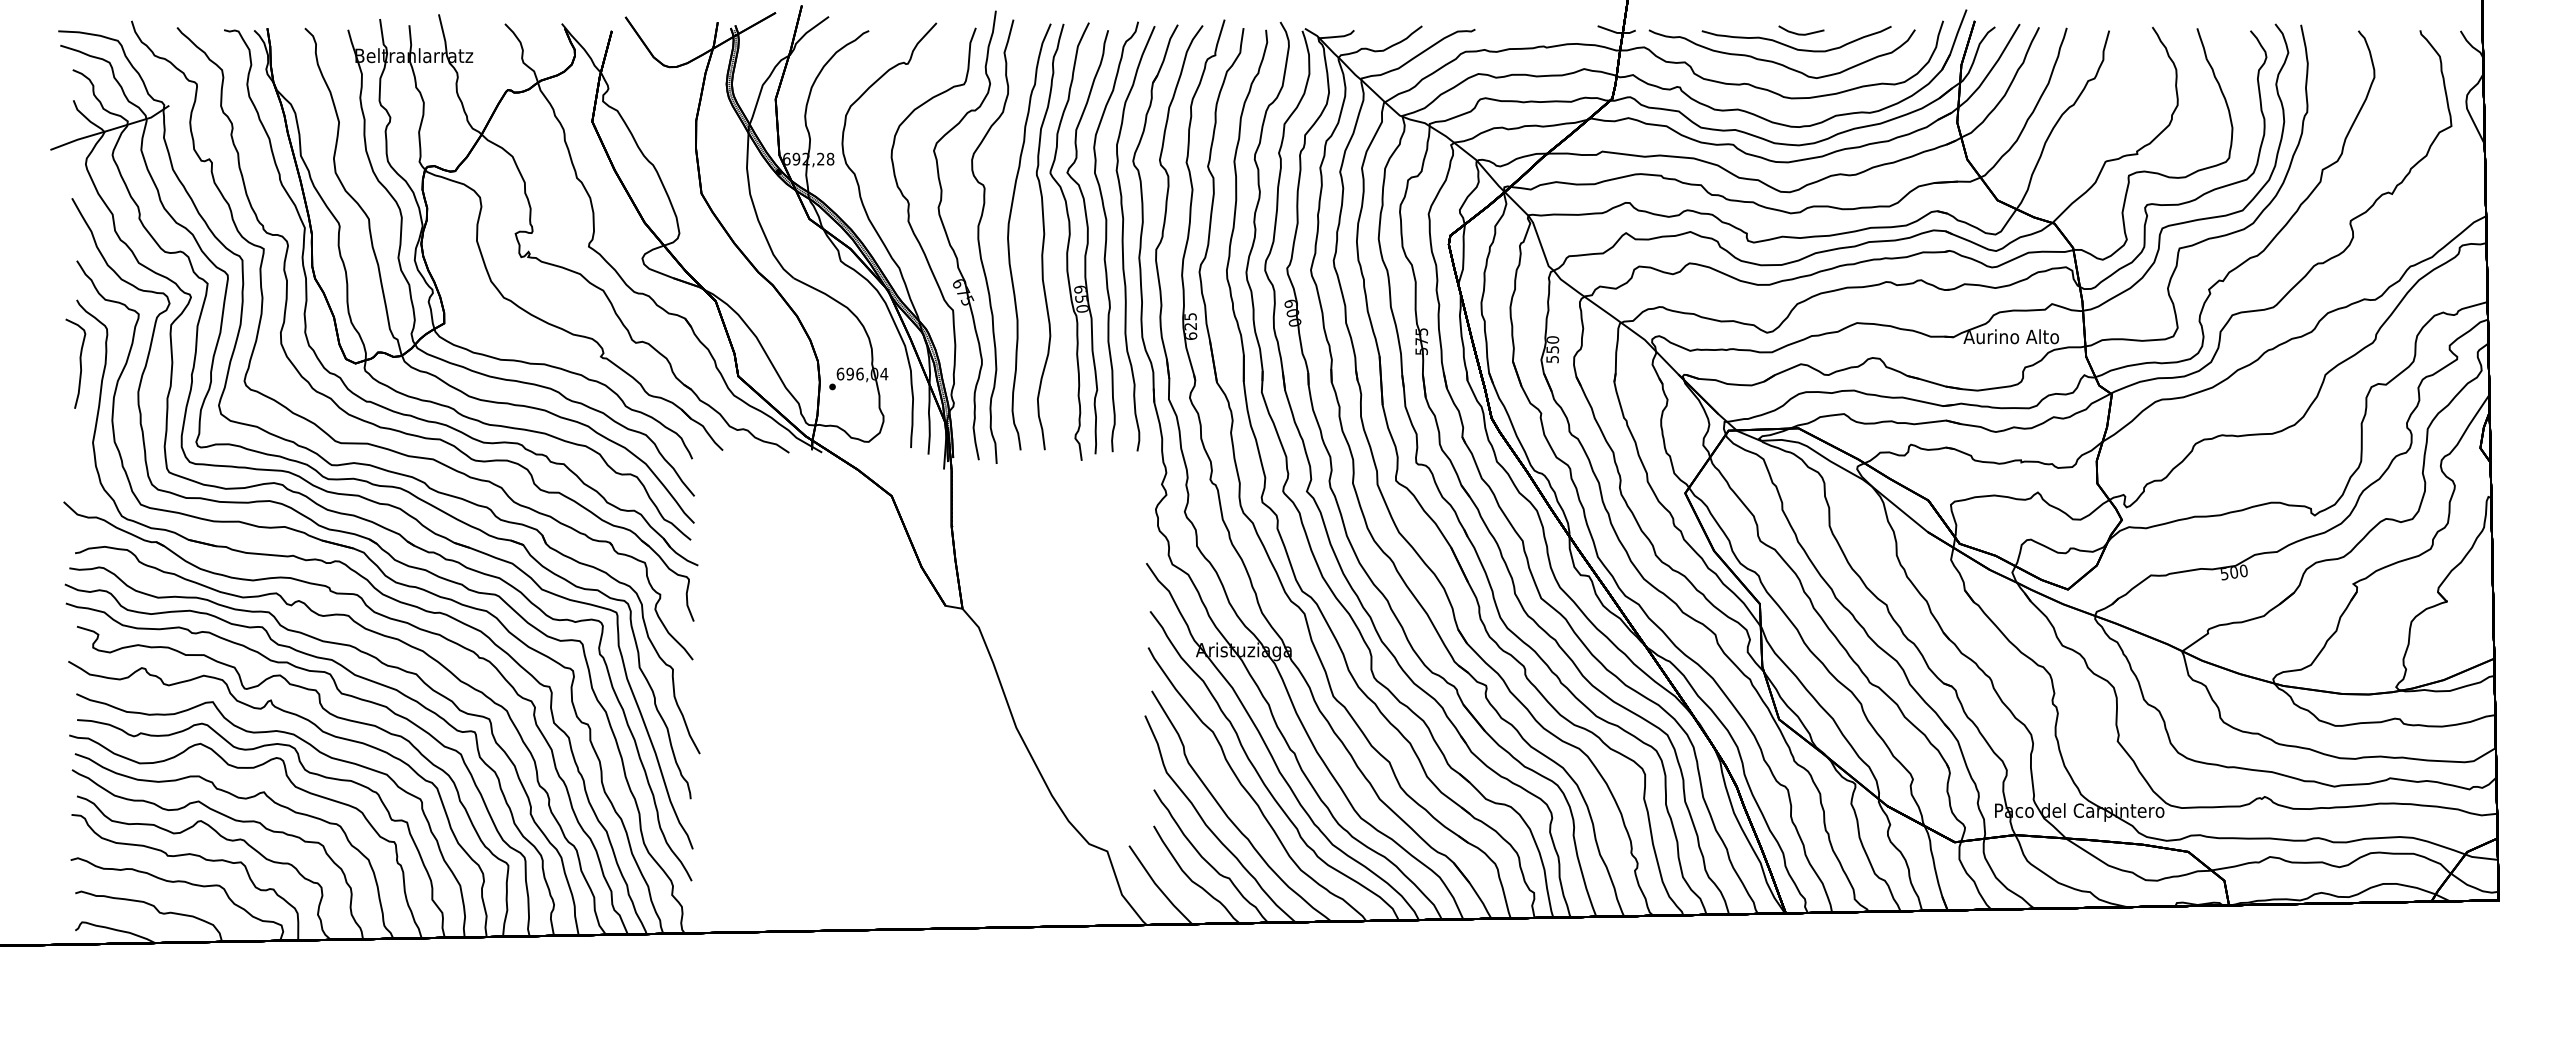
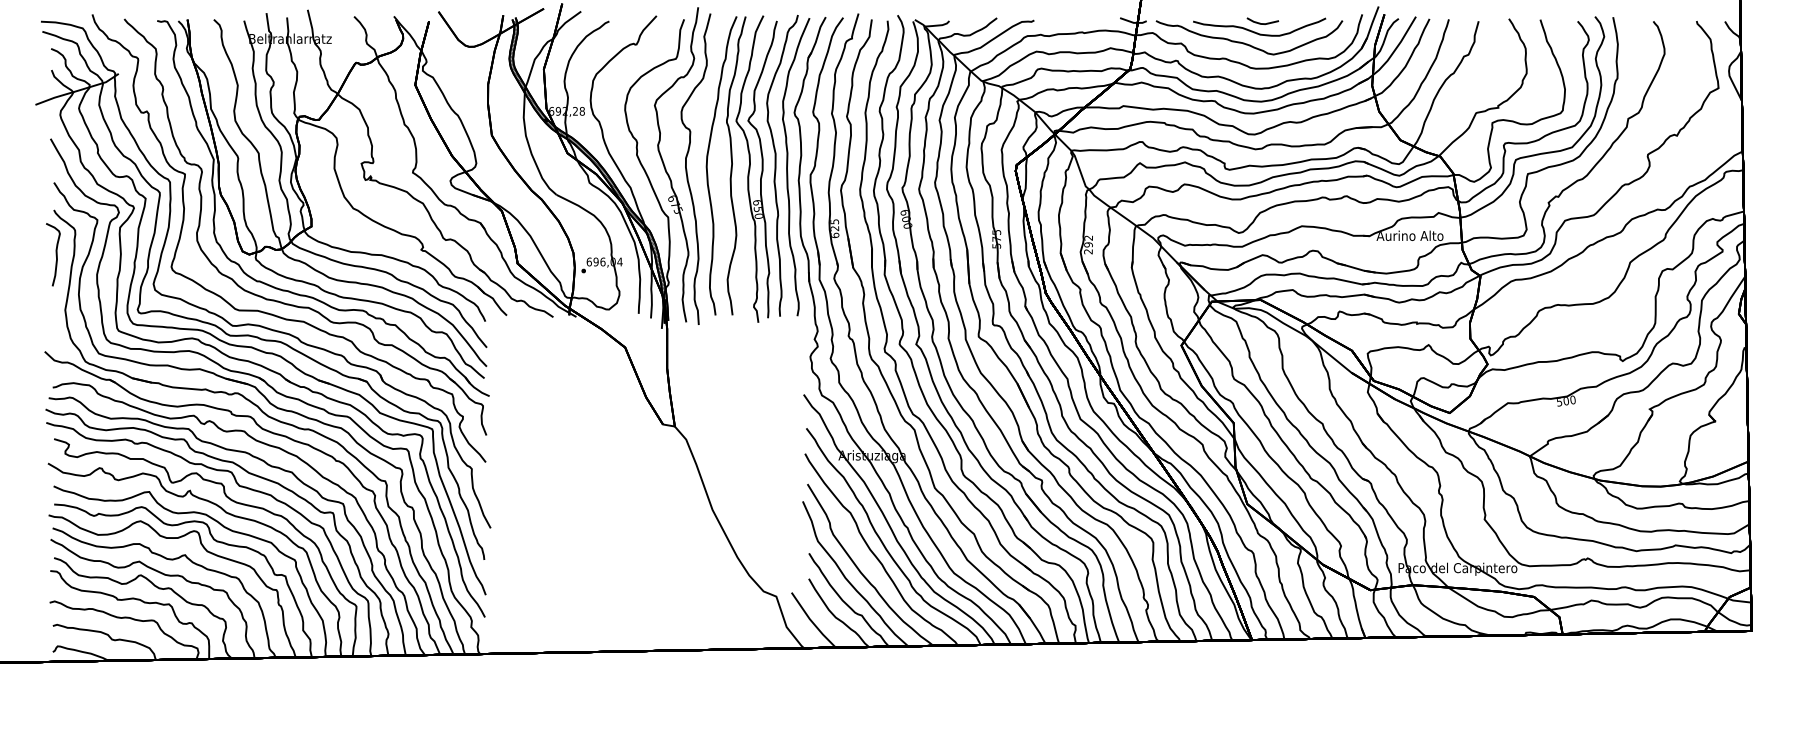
text: (1552, 349) -> (1088, 244), 550 -> 292

